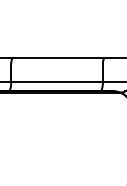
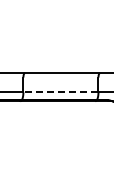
line: (56, 81) -> (60, 92), solid -> dashed

